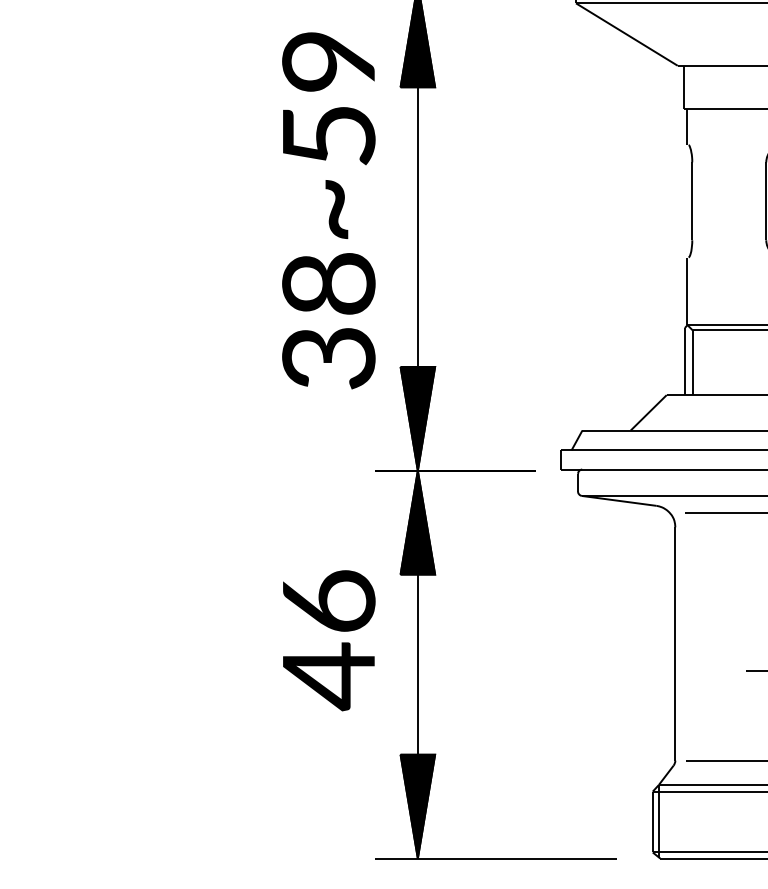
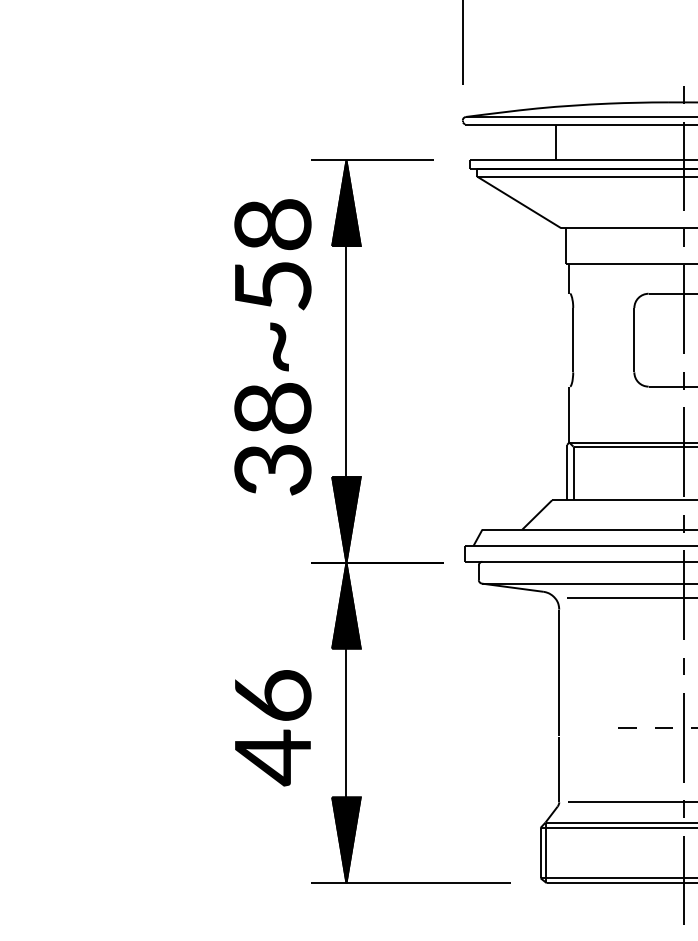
text: (329, 61) -> (273, 224), 38~59 -> 38~58
text: (329, 641) -> (273, 728), moved

